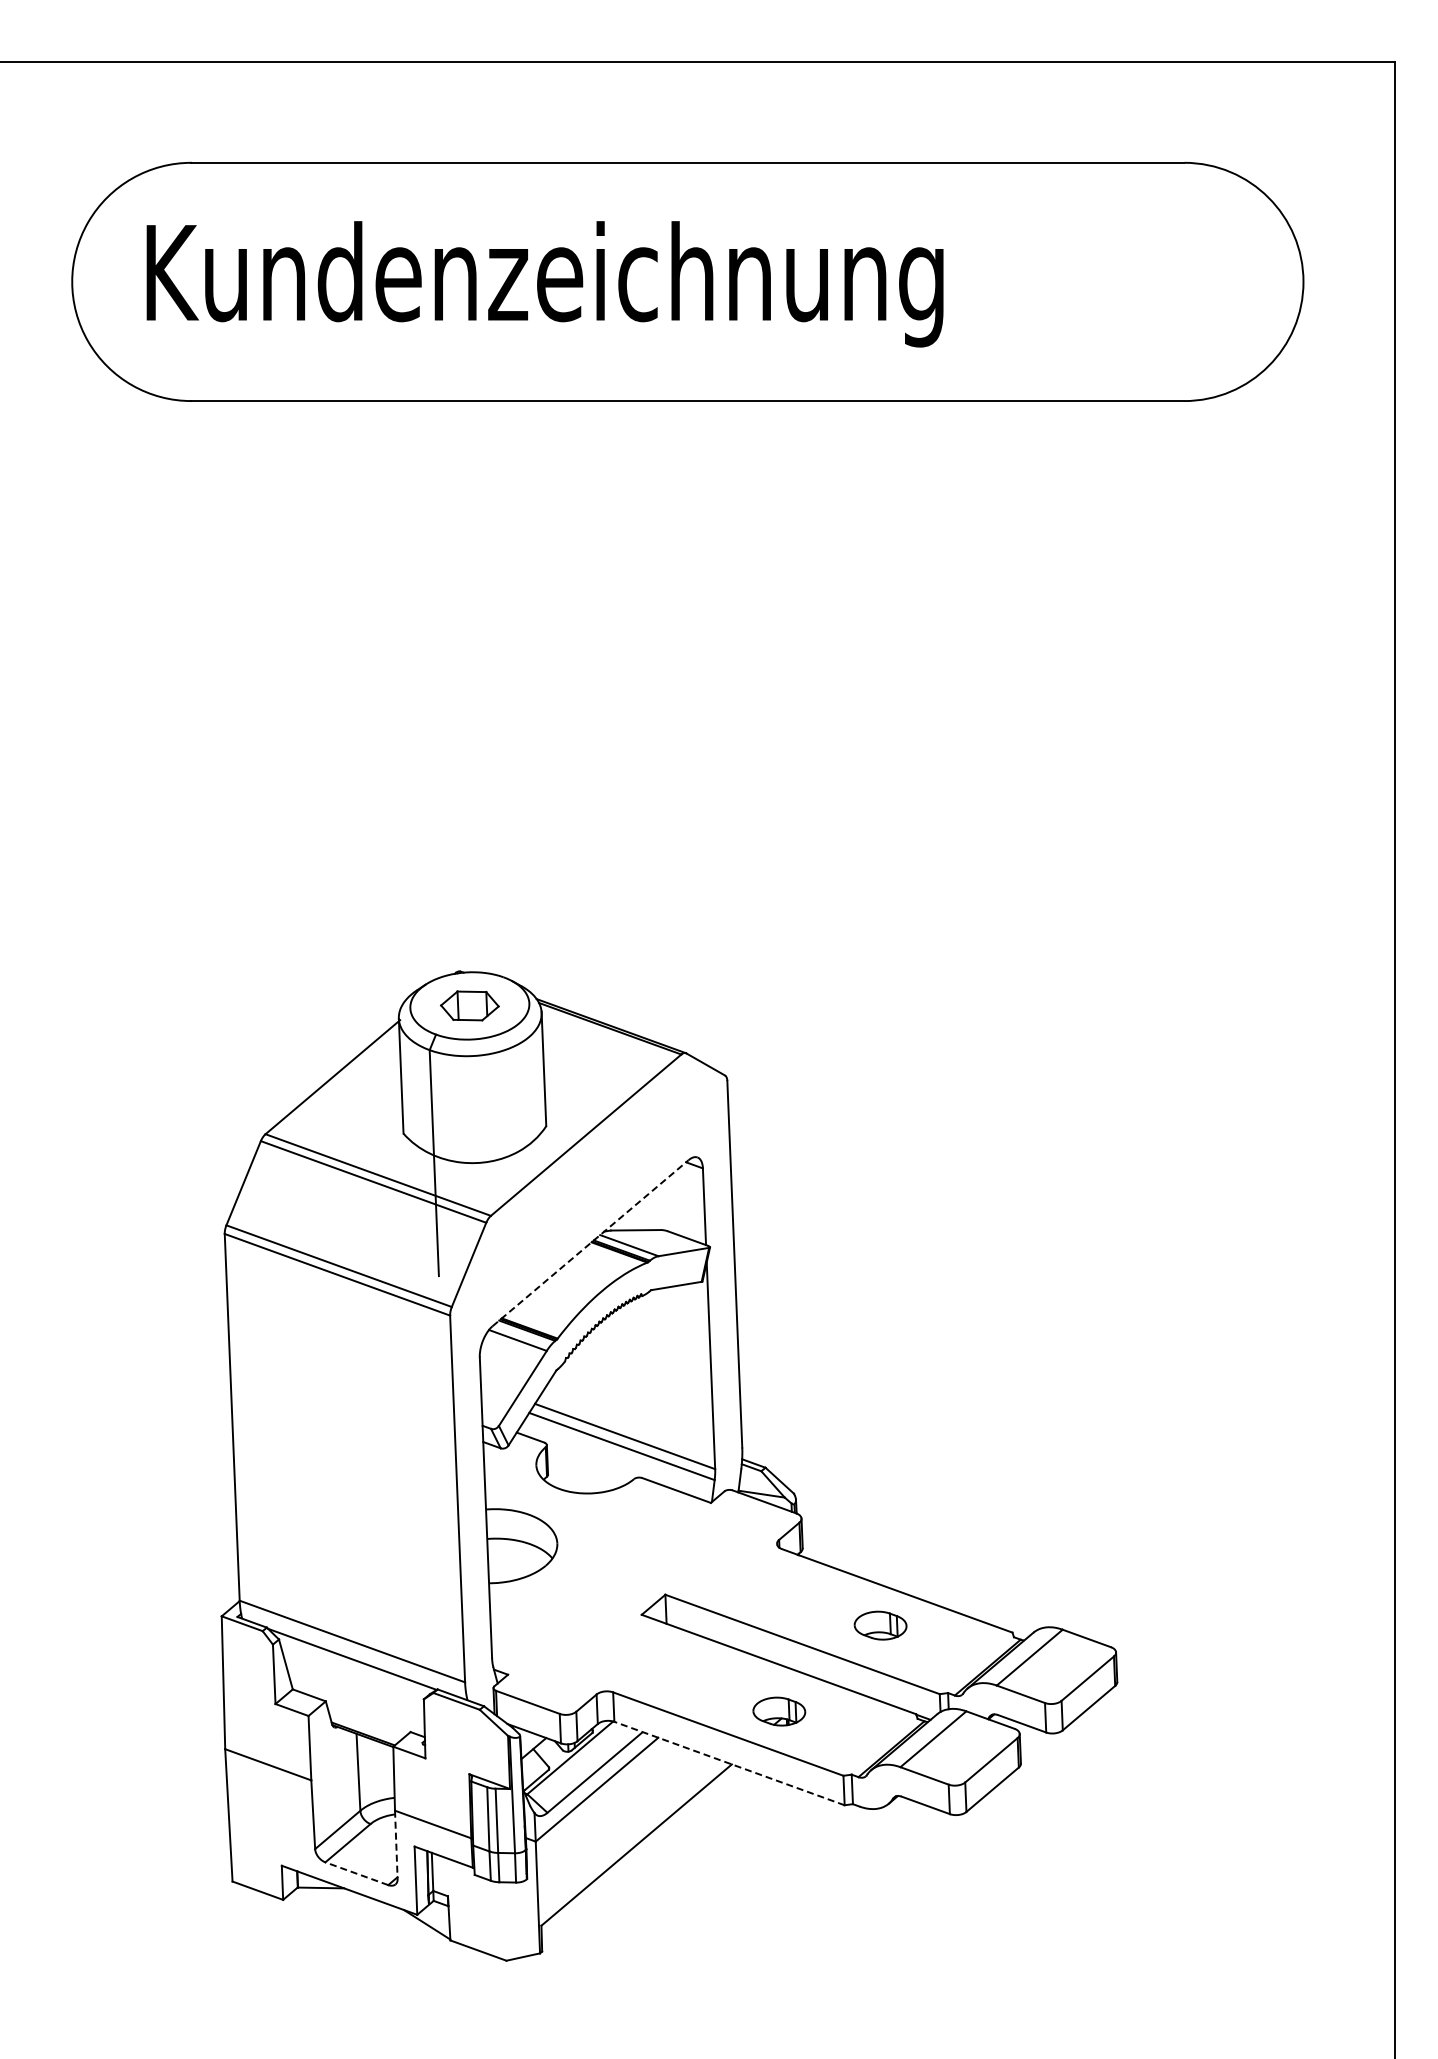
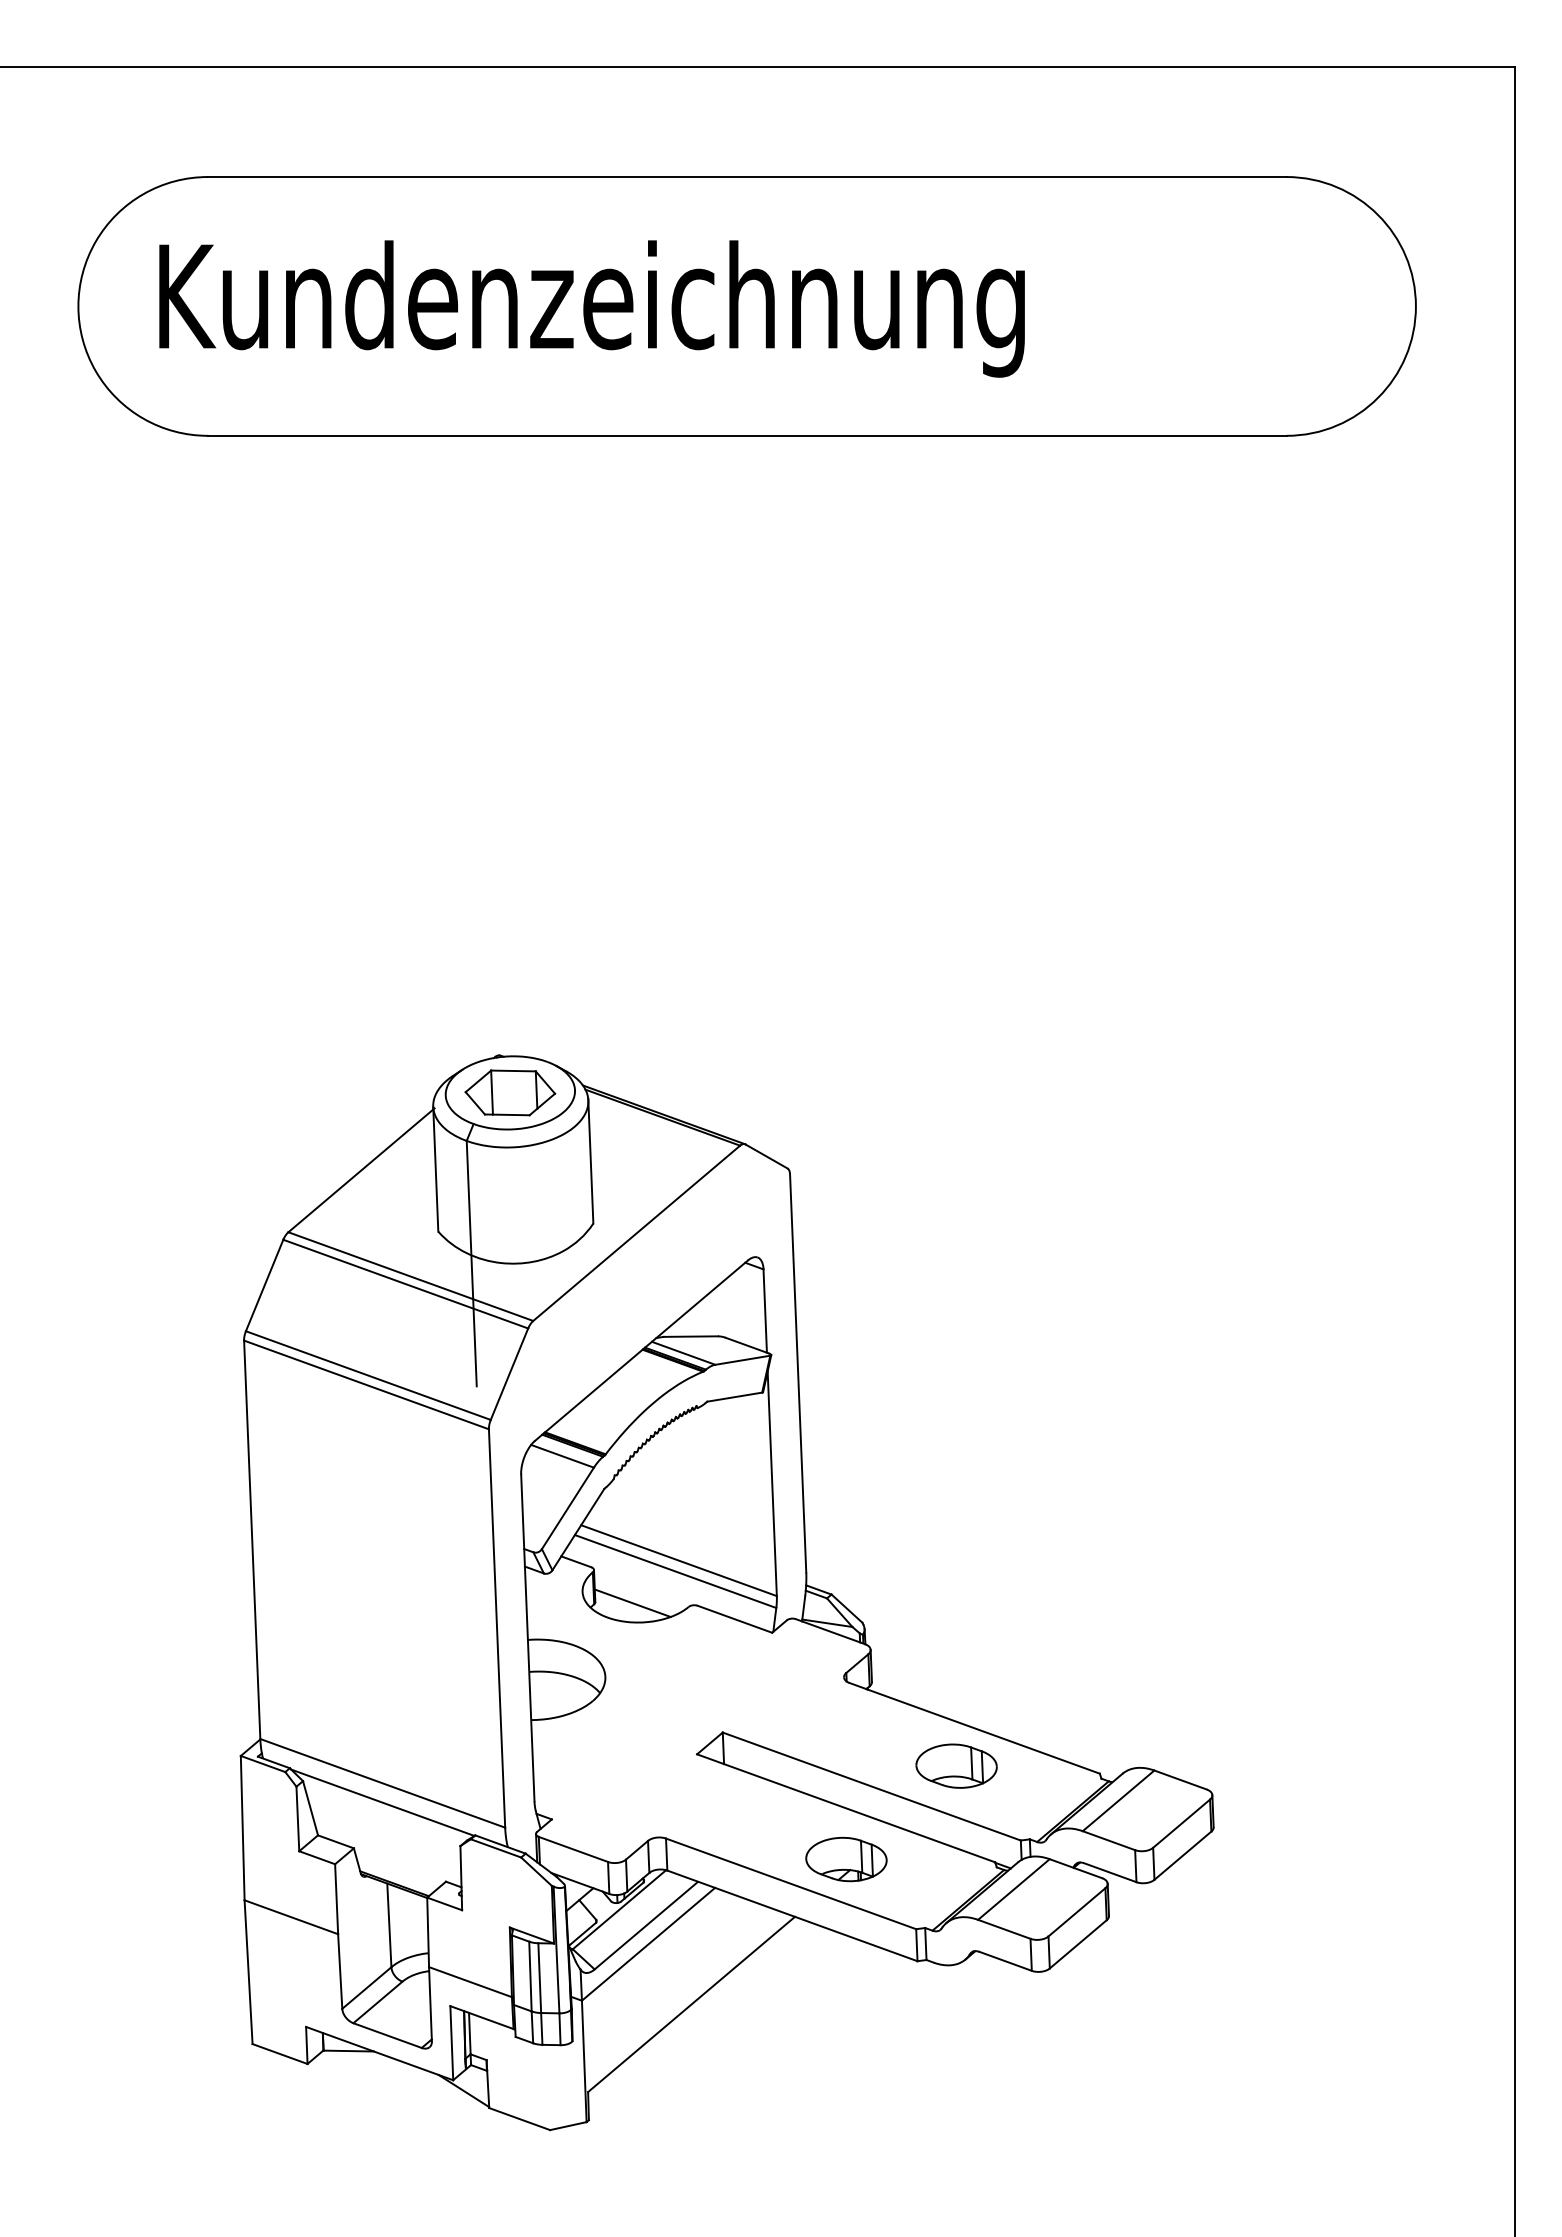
part: (469, 1005) -> (509, 1092), size x1.43
line: (590, 1242) -> (641, 1349), dashed -> solid
line: (582, 1475) -> (632, 1602), added
part: (880, 1625) -> (956, 1765), size x1.43
part: (779, 1711) -> (846, 1859), size x1.43
line: (729, 1763) -> (792, 1915), dashed -> solid
line: (396, 1845) -> (430, 2004), dashed -> solid
line: (356, 1873) -> (387, 2035), dashed -> solid

